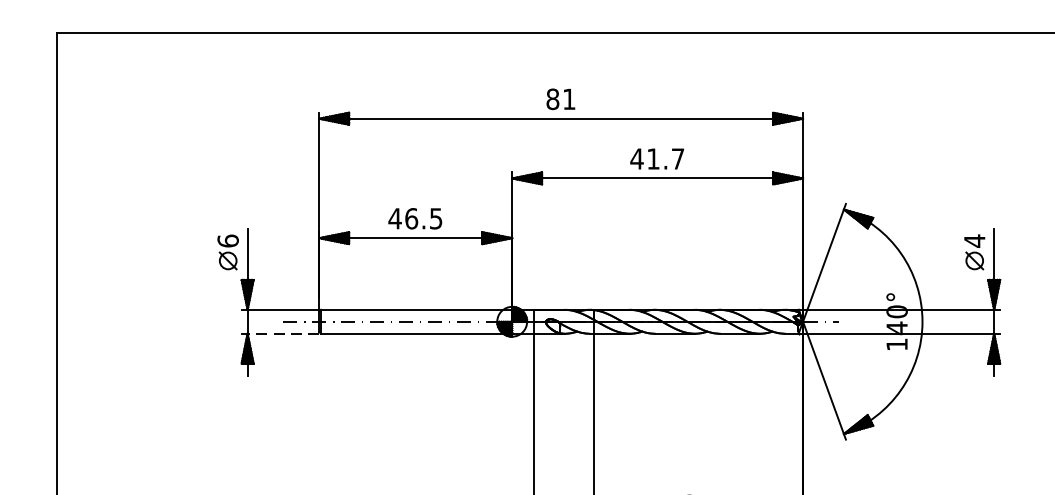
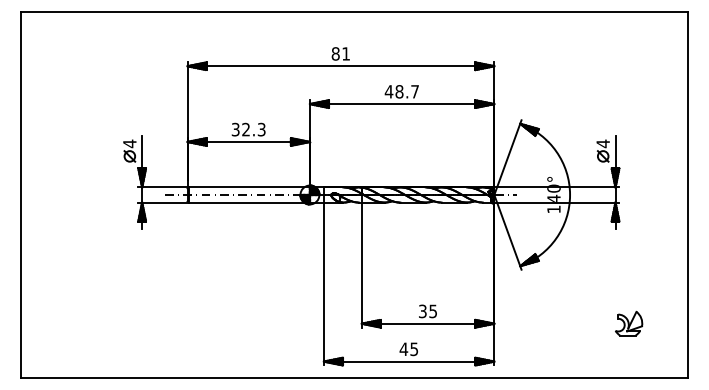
text: (653, 158) -> (399, 91), 41.7 -> 48.7
text: (415, 218) -> (248, 129), 46.5 -> 32.3
text: (227, 240) -> (129, 143), 6 -> 4
line: (282, 333) -> (164, 202), dashed -> solid

